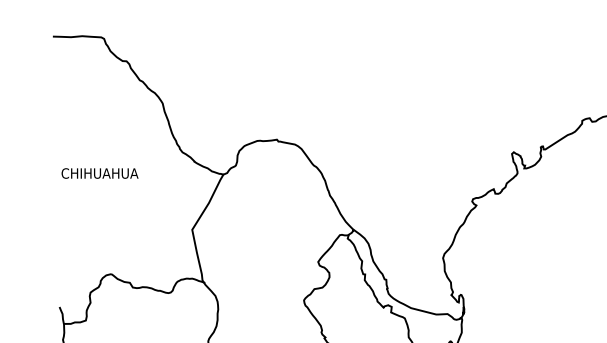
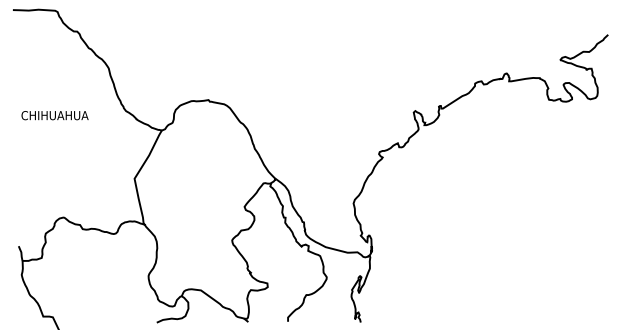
text: (99, 173) -> (54, 115), moved

